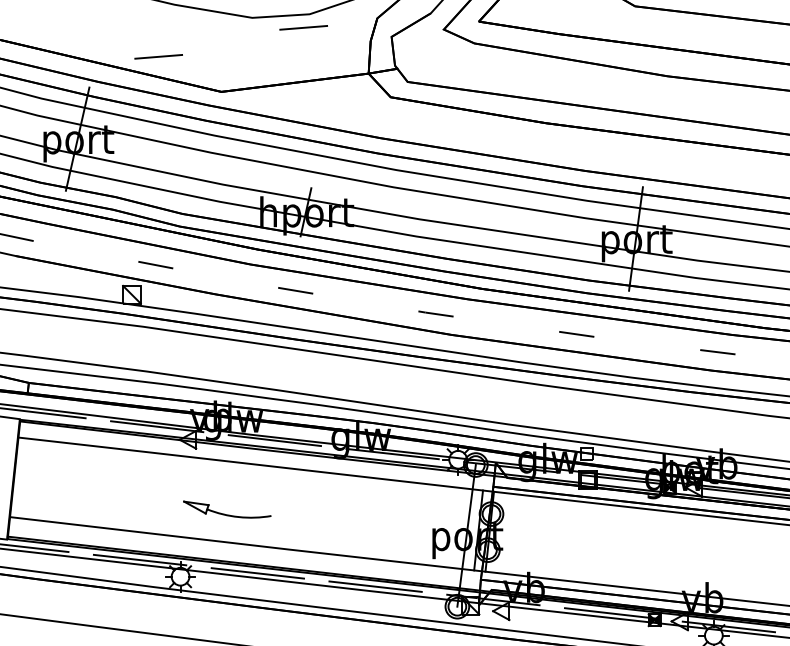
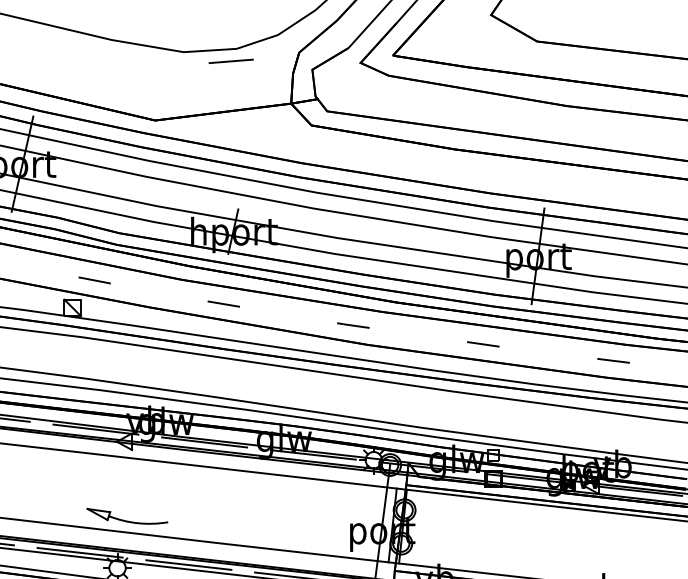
line: (158, 56) -> (97, 87), removed
part: (227, 509) -> (127, 516), moved

